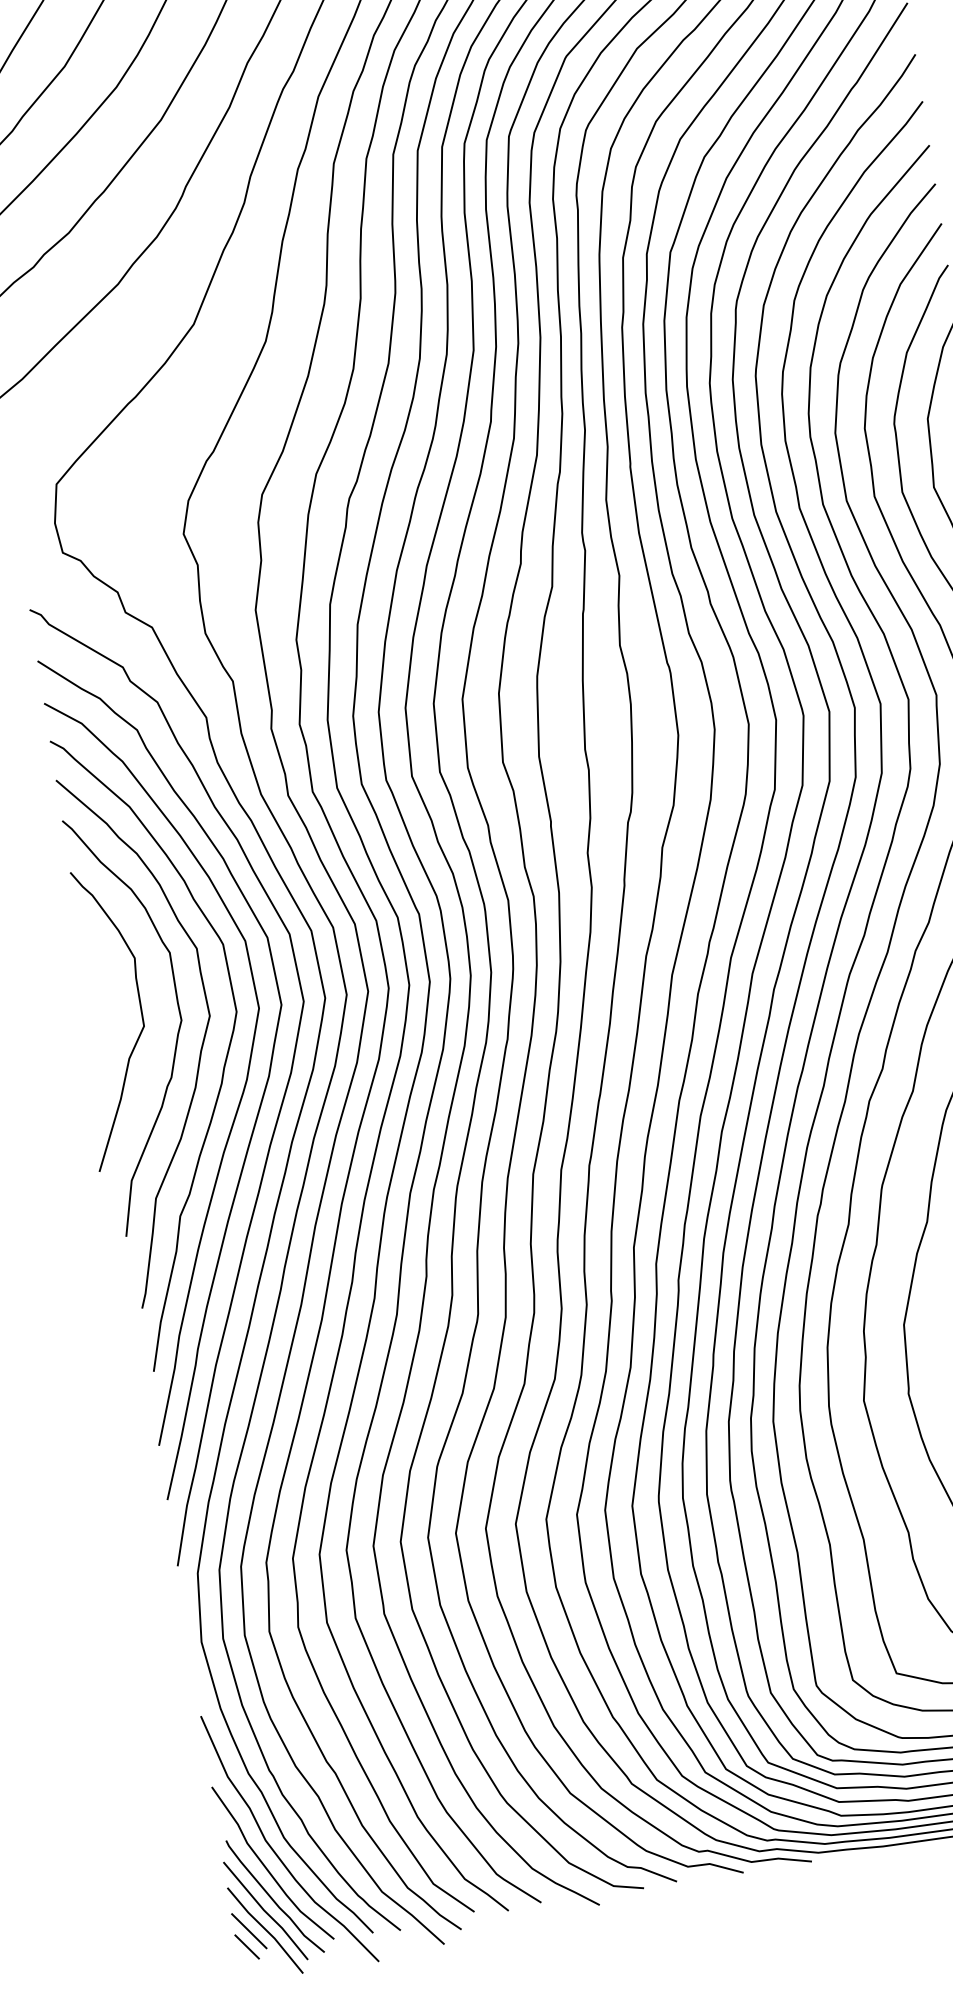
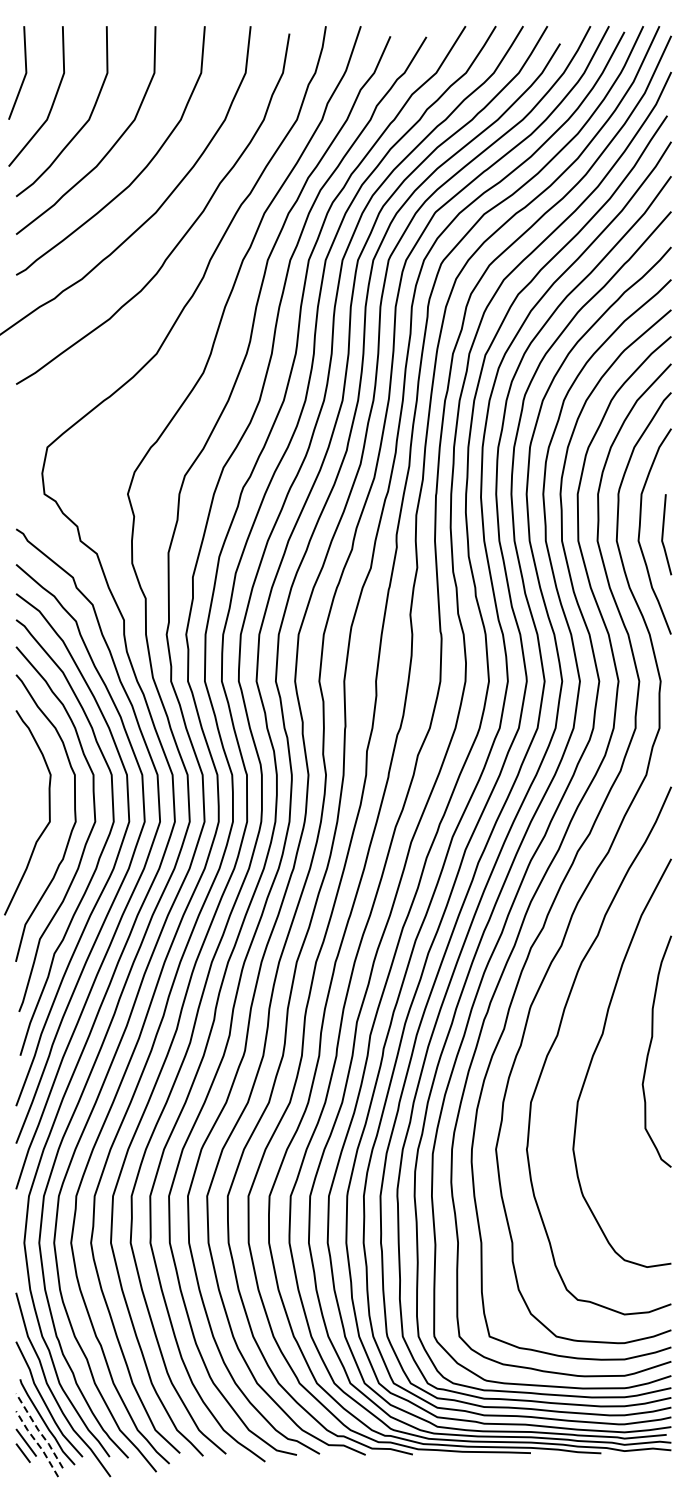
line: (264, 1910) -> (38, 1430), solid -> dashed
line: (265, 1929) -> (37, 1443), solid -> dashed

